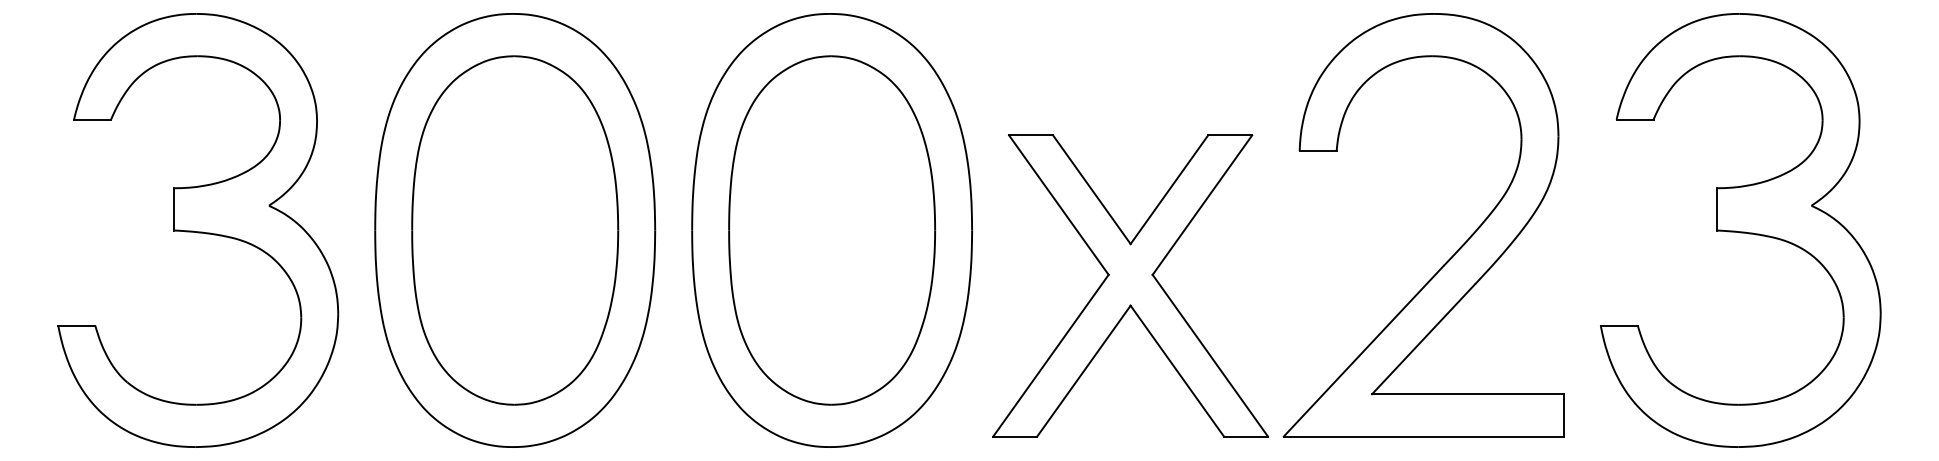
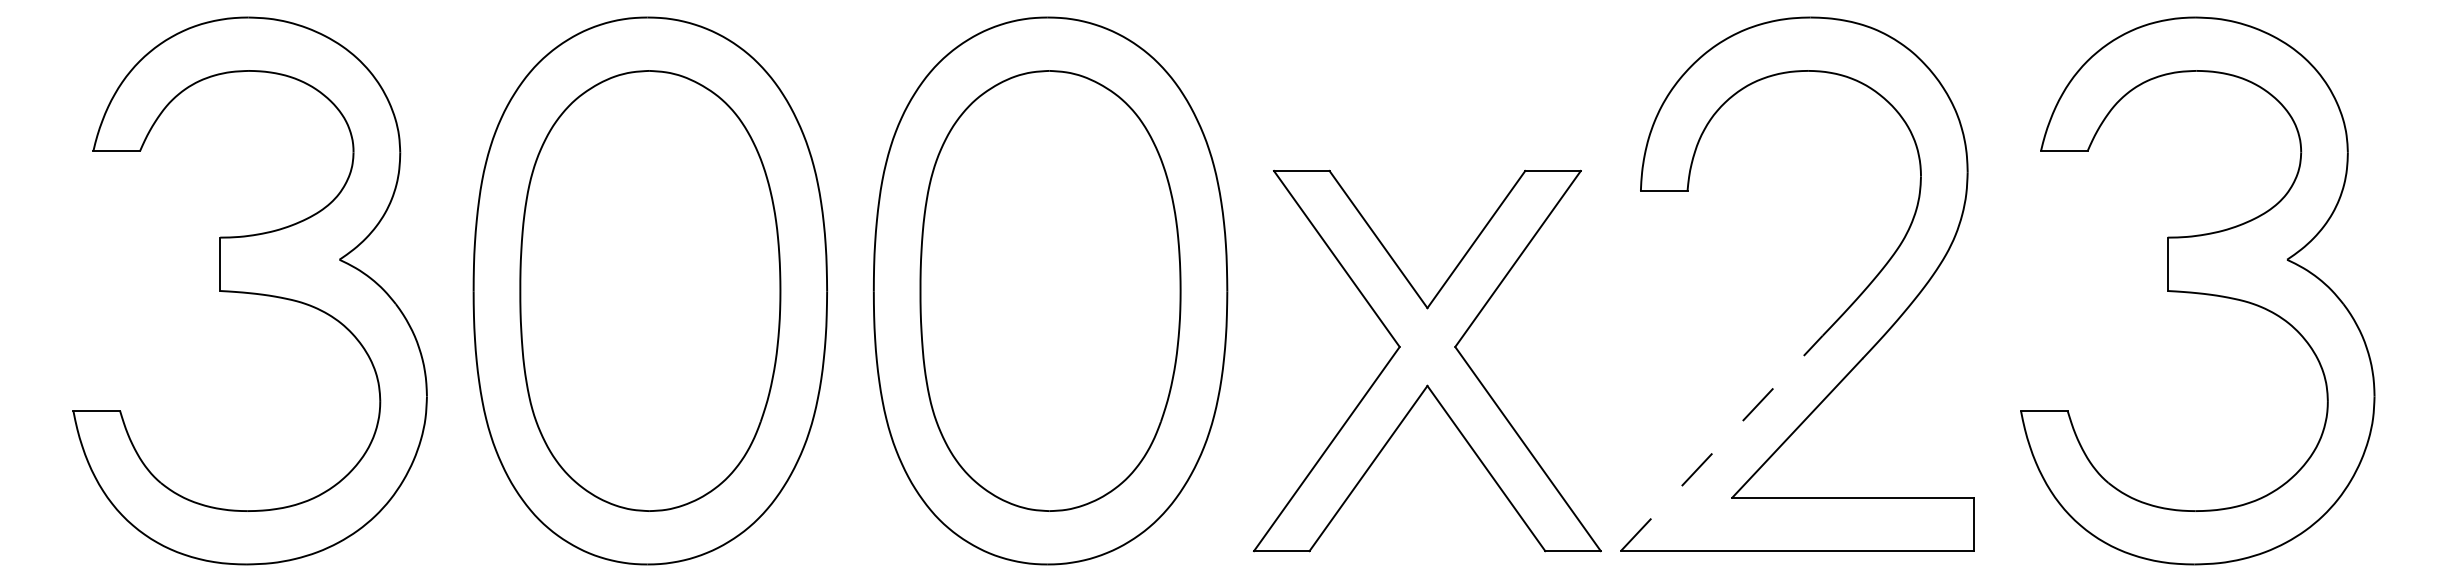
line: (1363, 351) -> (1721, 443), solid -> dashed

